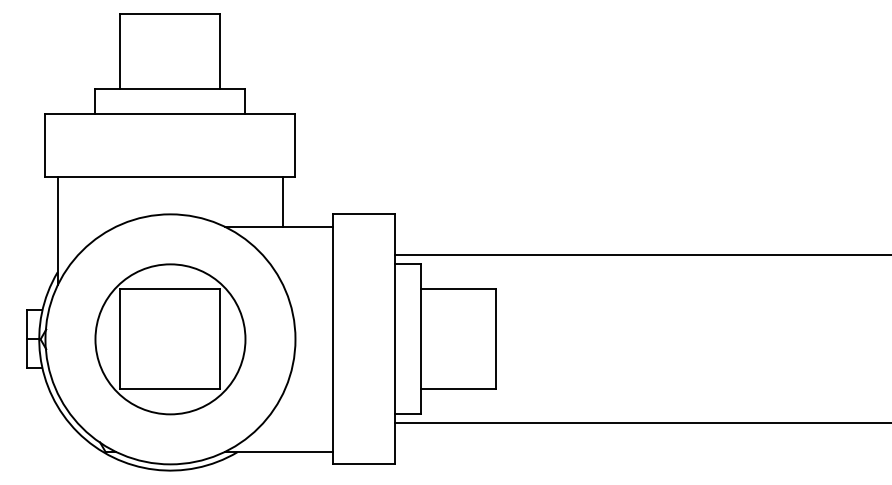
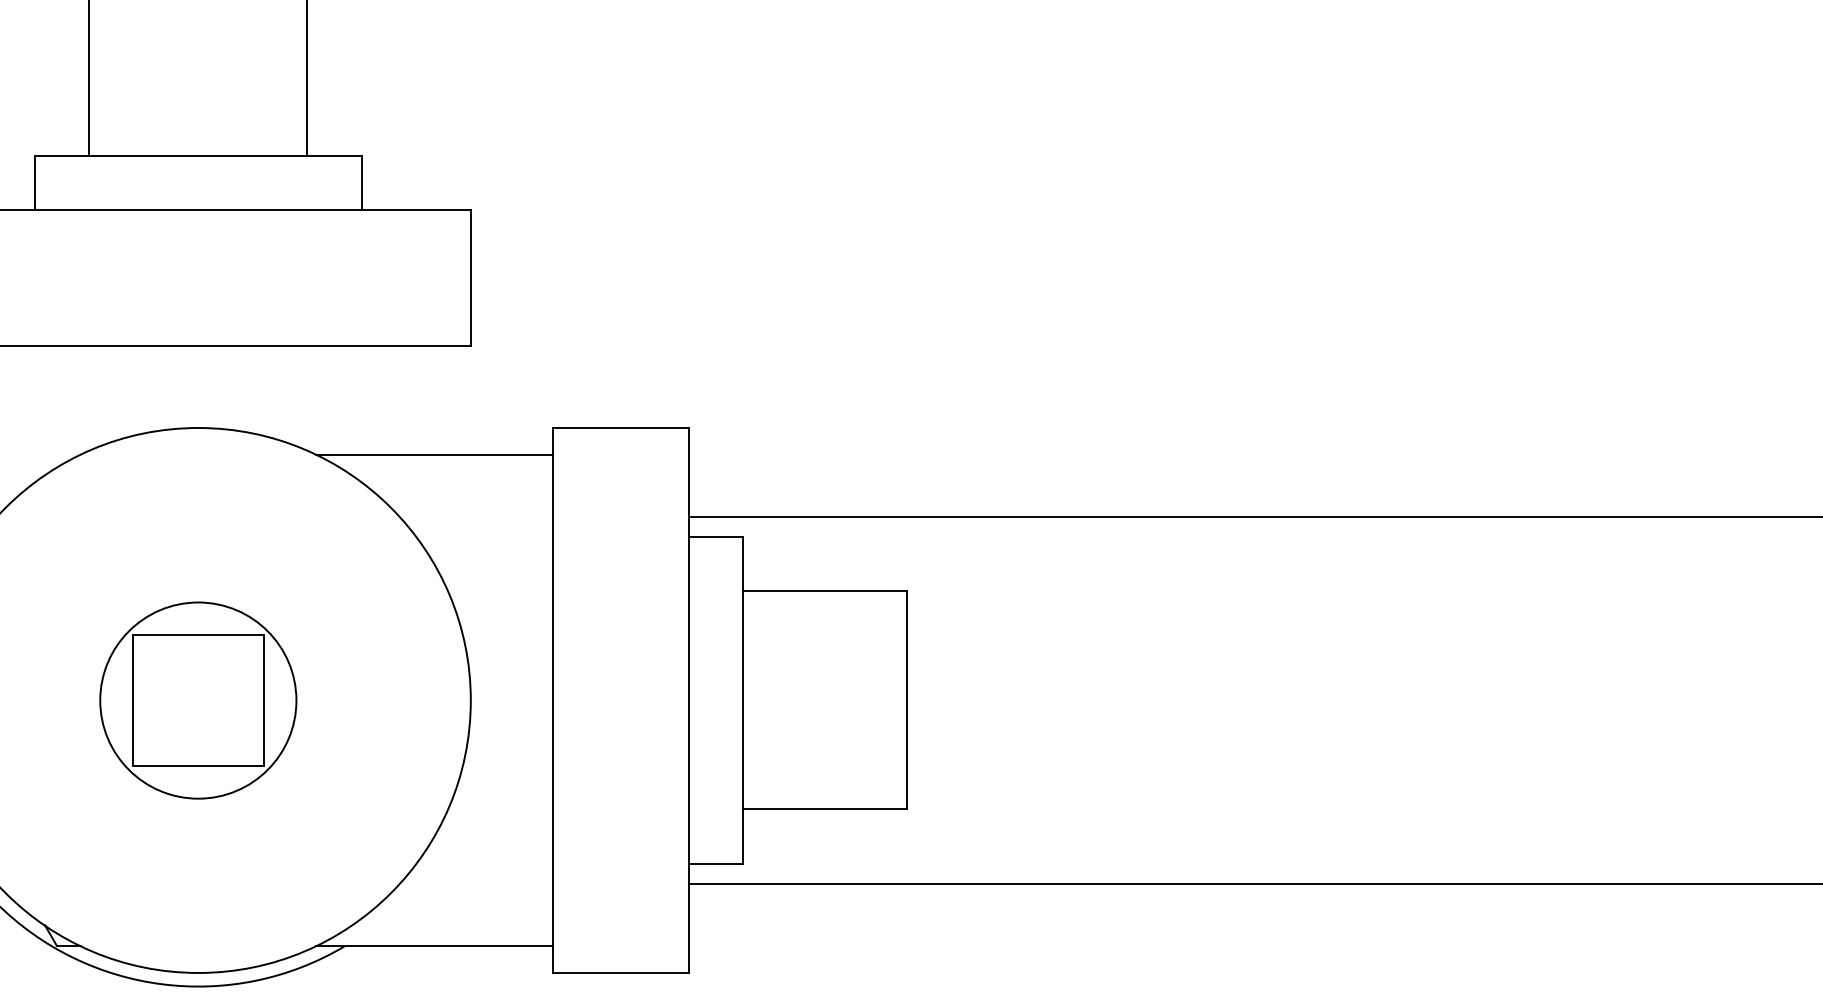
line: (283, 201) -> (444, 399), removed
part: (170, 339) -> (198, 700), size x0.6

